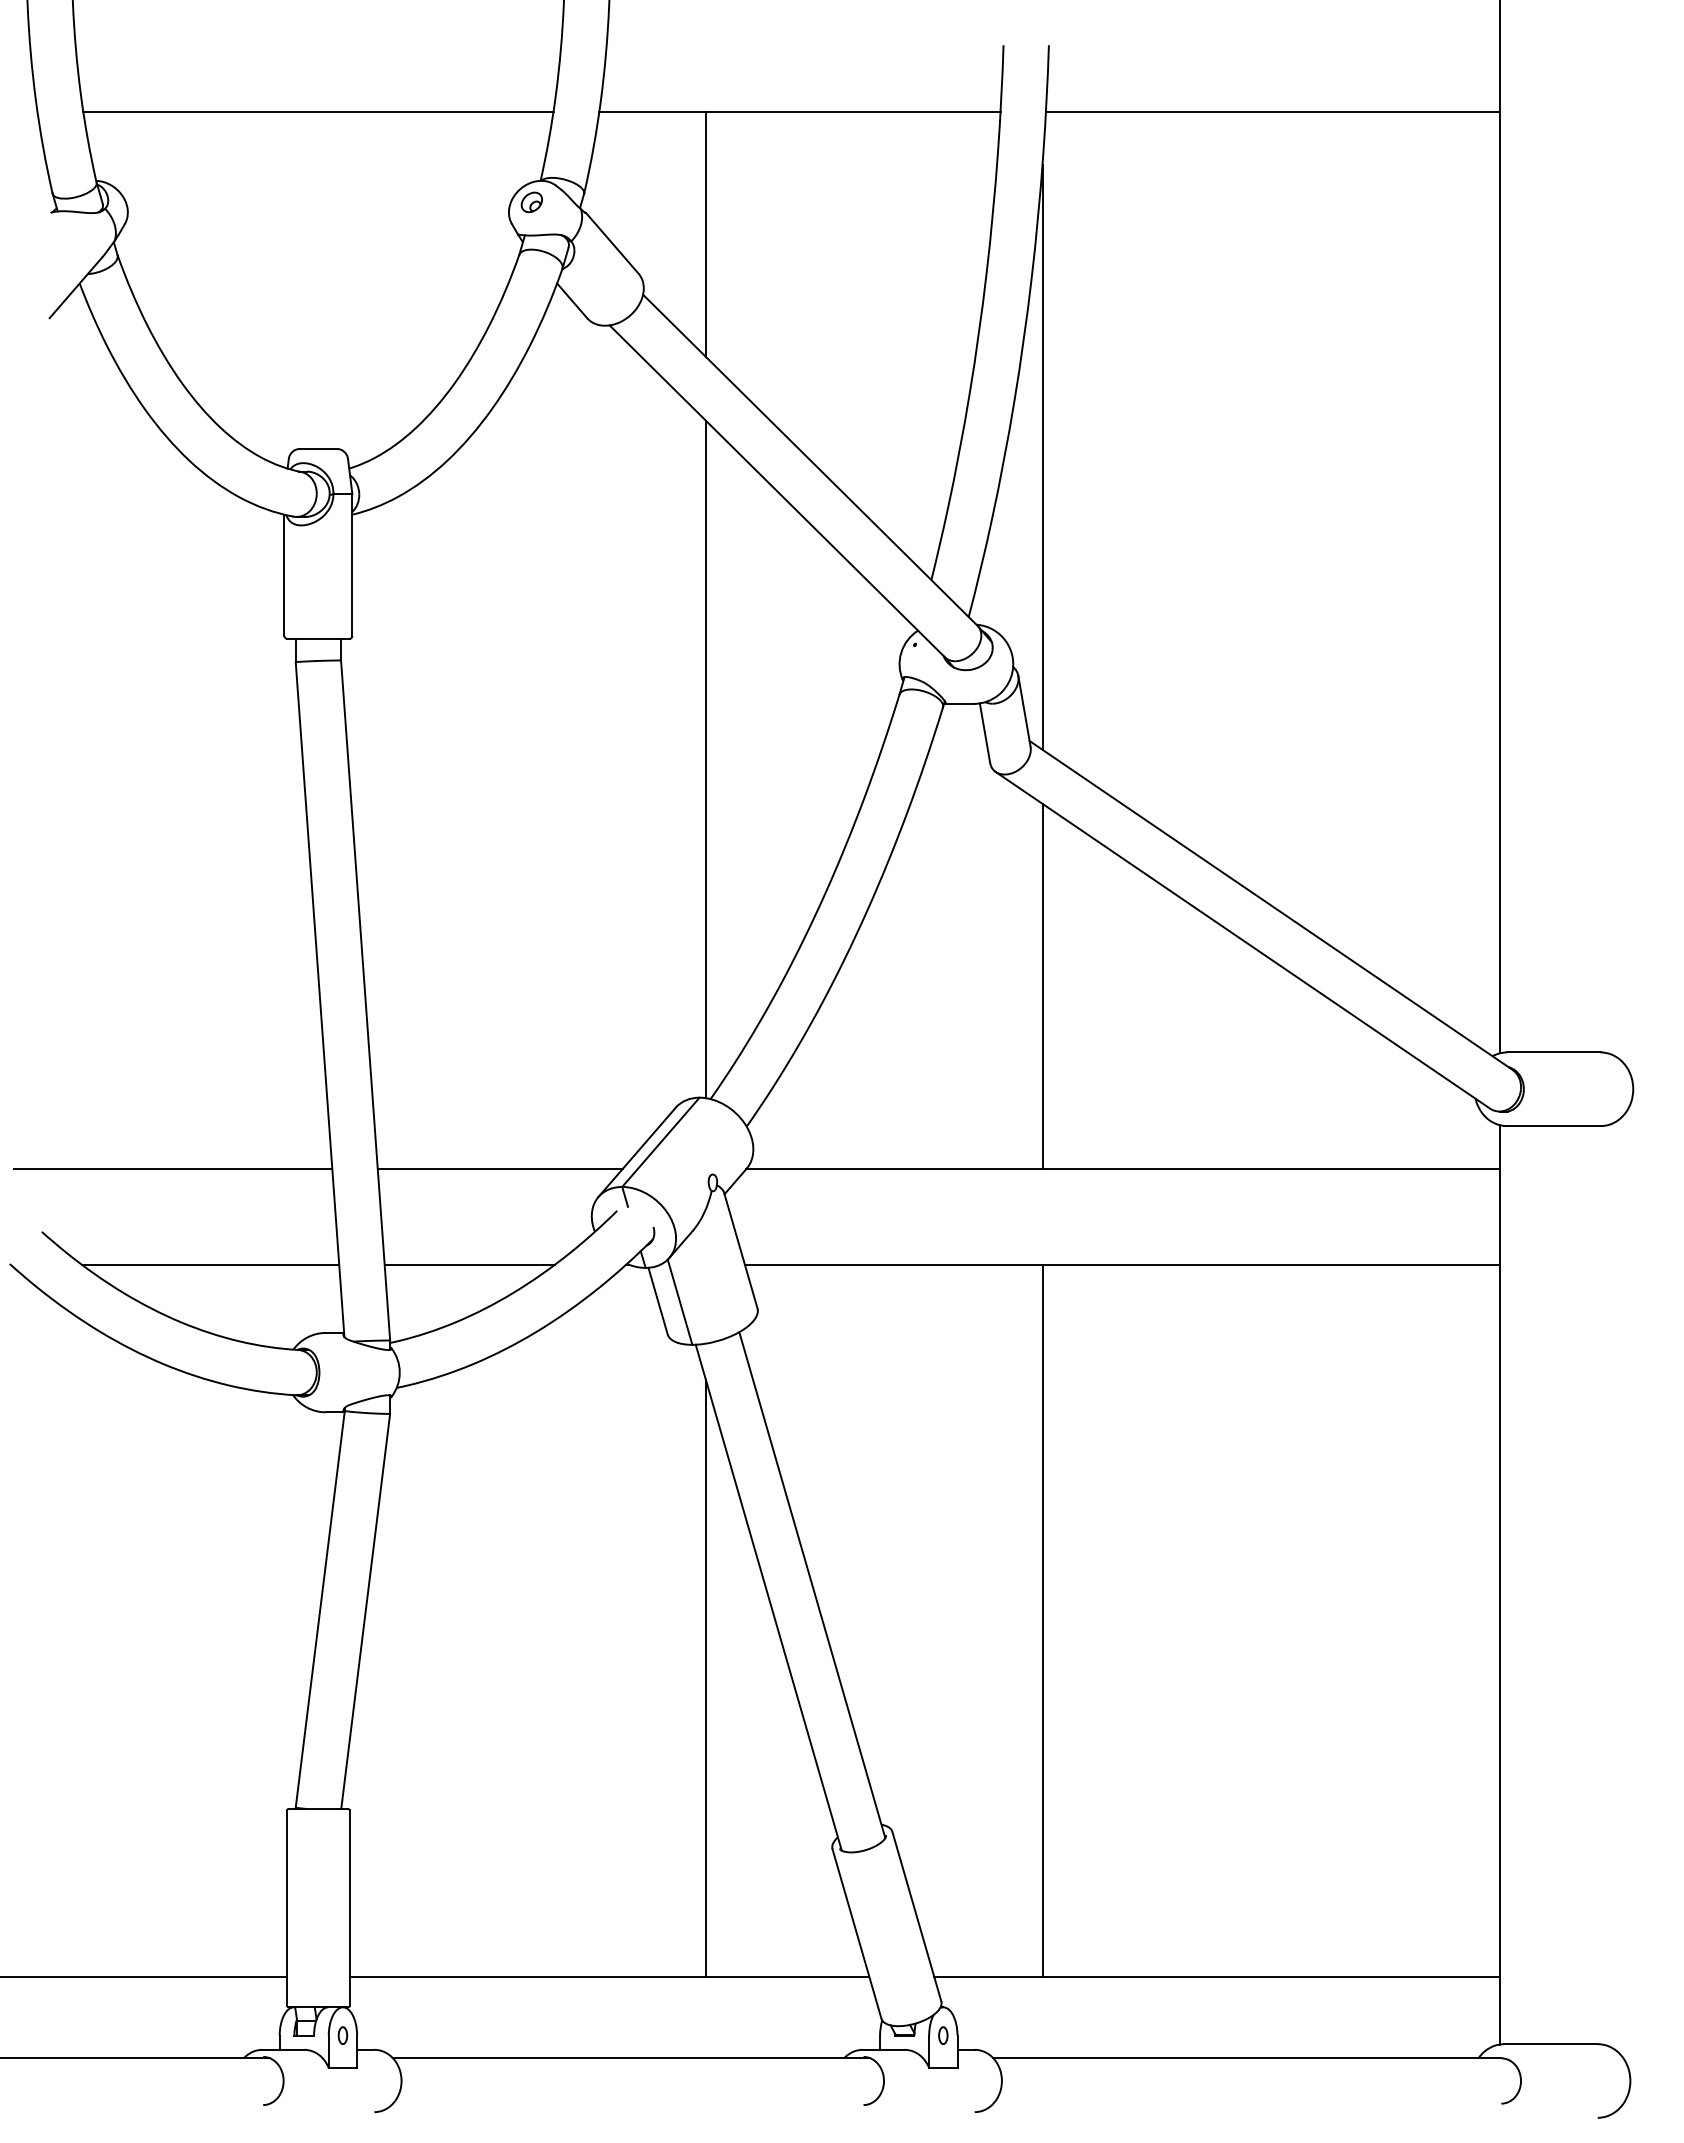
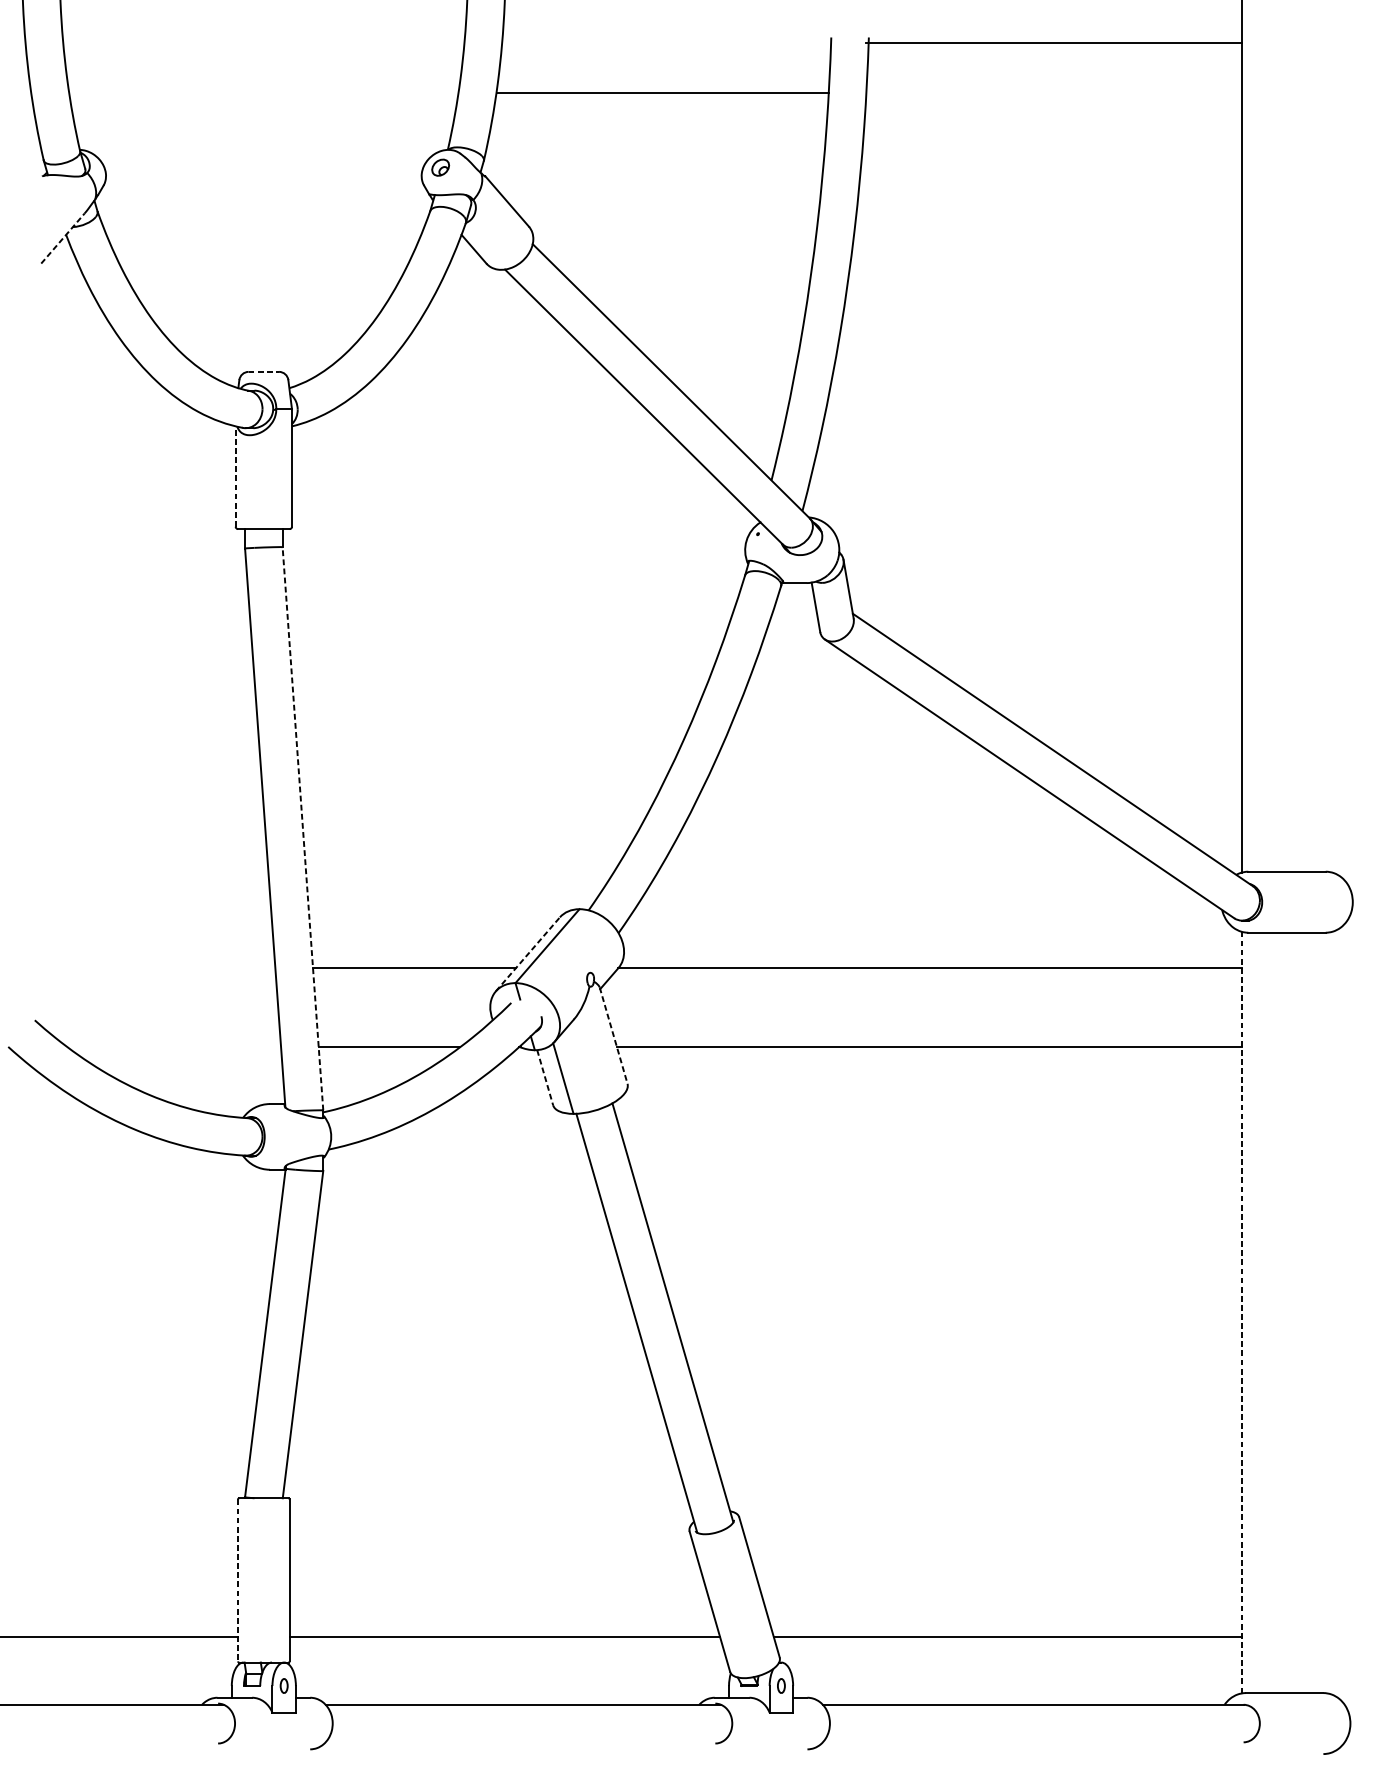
line: (318, 111) -> (263, 92), removed
line: (1272, 111) -> (1054, 42), moved
line: (705, 233) -> (584, 193), removed
line: (76, 287) -> (63, 238), solid -> dashed
line: (318, 448) -> (263, 371), solid -> dashed
line: (1042, 456) -> (863, 378), removed
line: (284, 575) -> (235, 476), solid -> dashed
line: (705, 759) -> (584, 629), removed
line: (1042, 986) -> (863, 817), removed
line: (365, 1000) -> (302, 828), solid -> dashed
line: (637, 1151) -> (528, 953), solid -> dashed
line: (173, 1169) -> (143, 968), removed
line: (740, 1250) -> (613, 1035), solid -> dashed
line: (210, 1264) -> (174, 1047), removed
line: (658, 1301) -> (545, 1077), solid -> dashed
line: (1499, 1584) -> (1242, 1312), solid -> dashed
line: (1042, 1620) -> (863, 1342), removed
line: (705, 1678) -> (584, 1390), removed
line: (287, 1908) -> (238, 1580), solid -> dashed

